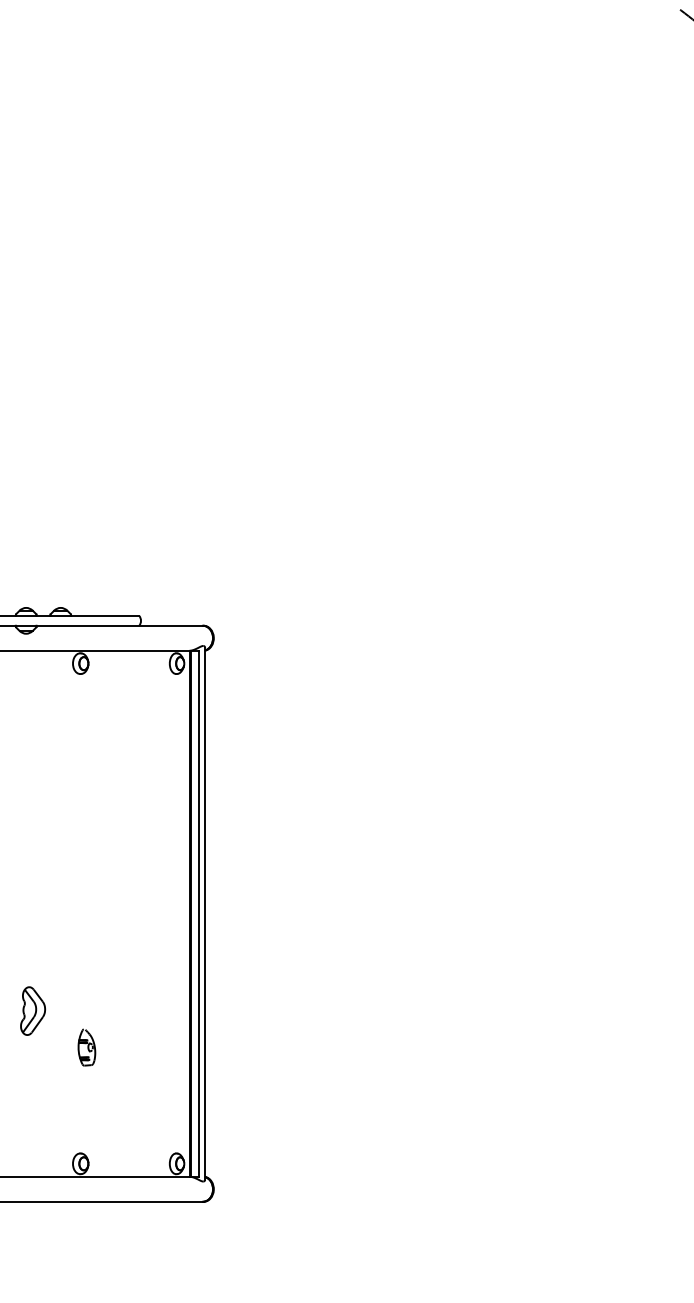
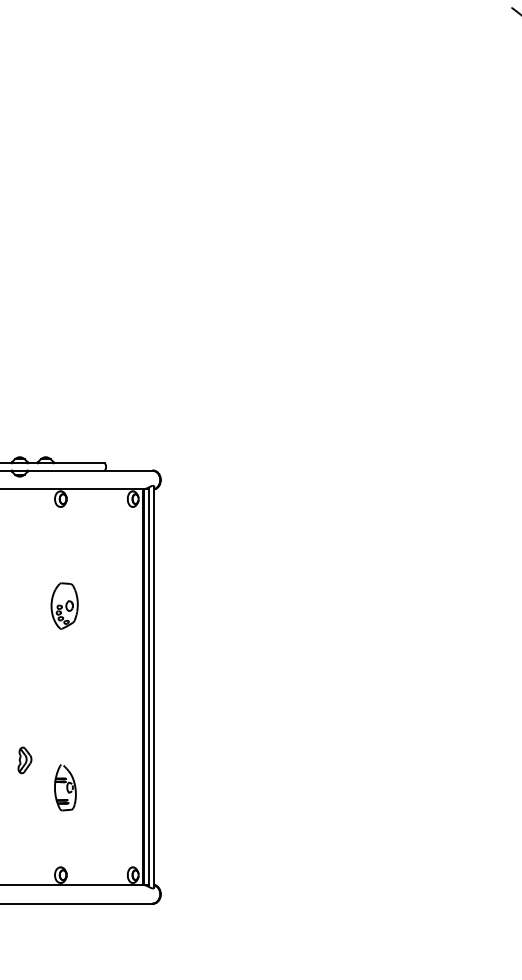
part: (85, 805) -> (64, 605), added
part: (32, 1011) -> (24, 760), size x0.71
part: (86, 1047) -> (65, 787), size x1.67

